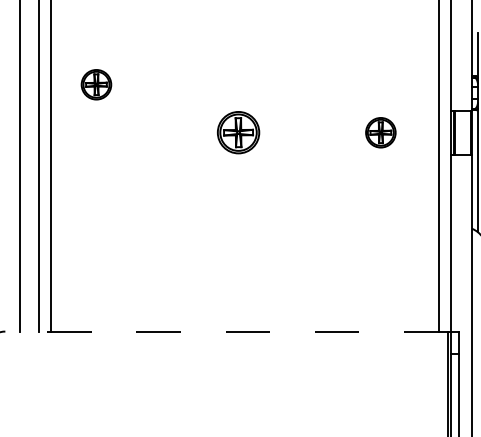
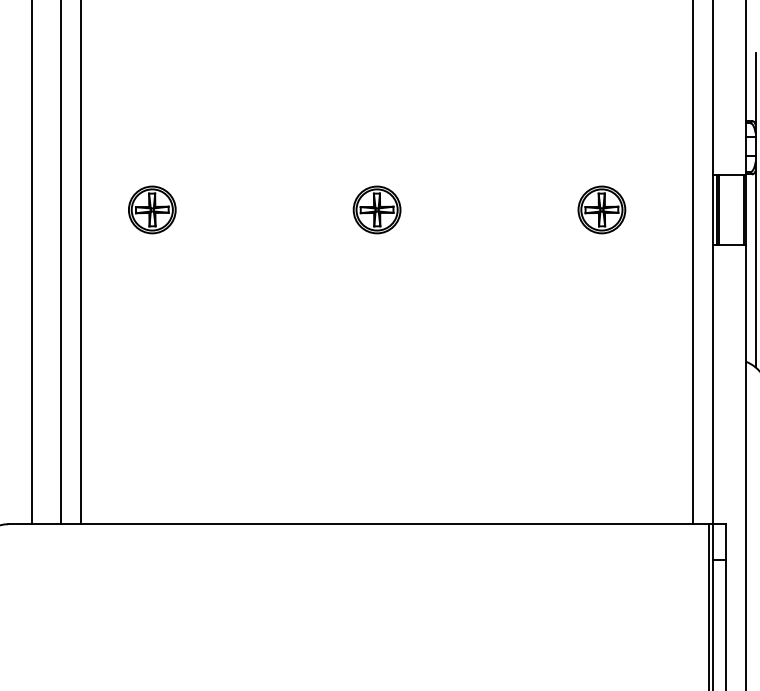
part: (96, 84) -> (152, 209), moved
part: (238, 132) -> (376, 209), size x0.71
line: (226, 331) -> (357, 524), dashed -> solid

